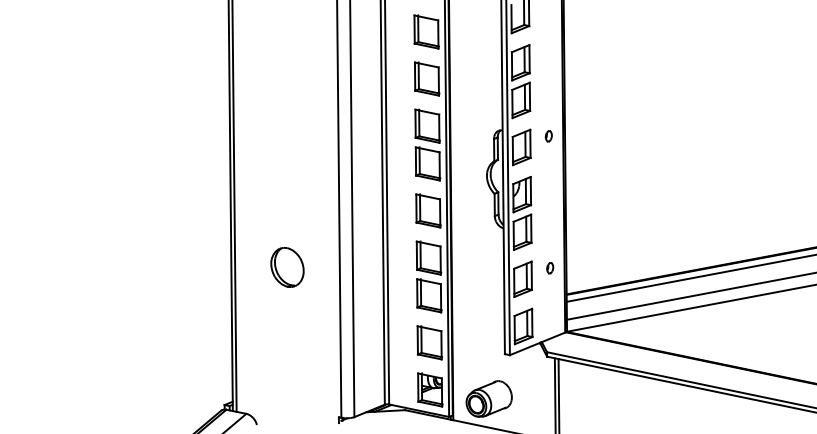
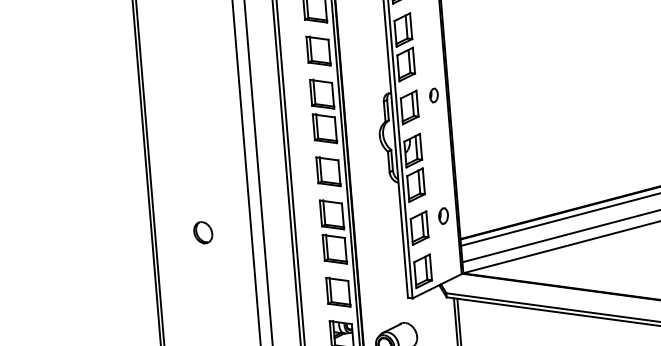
part: (548, 136) -> (433, 95), size x1.4
part: (287, 267) -> (203, 232), size x0.6
part: (550, 268) -> (444, 216), size x1.6

